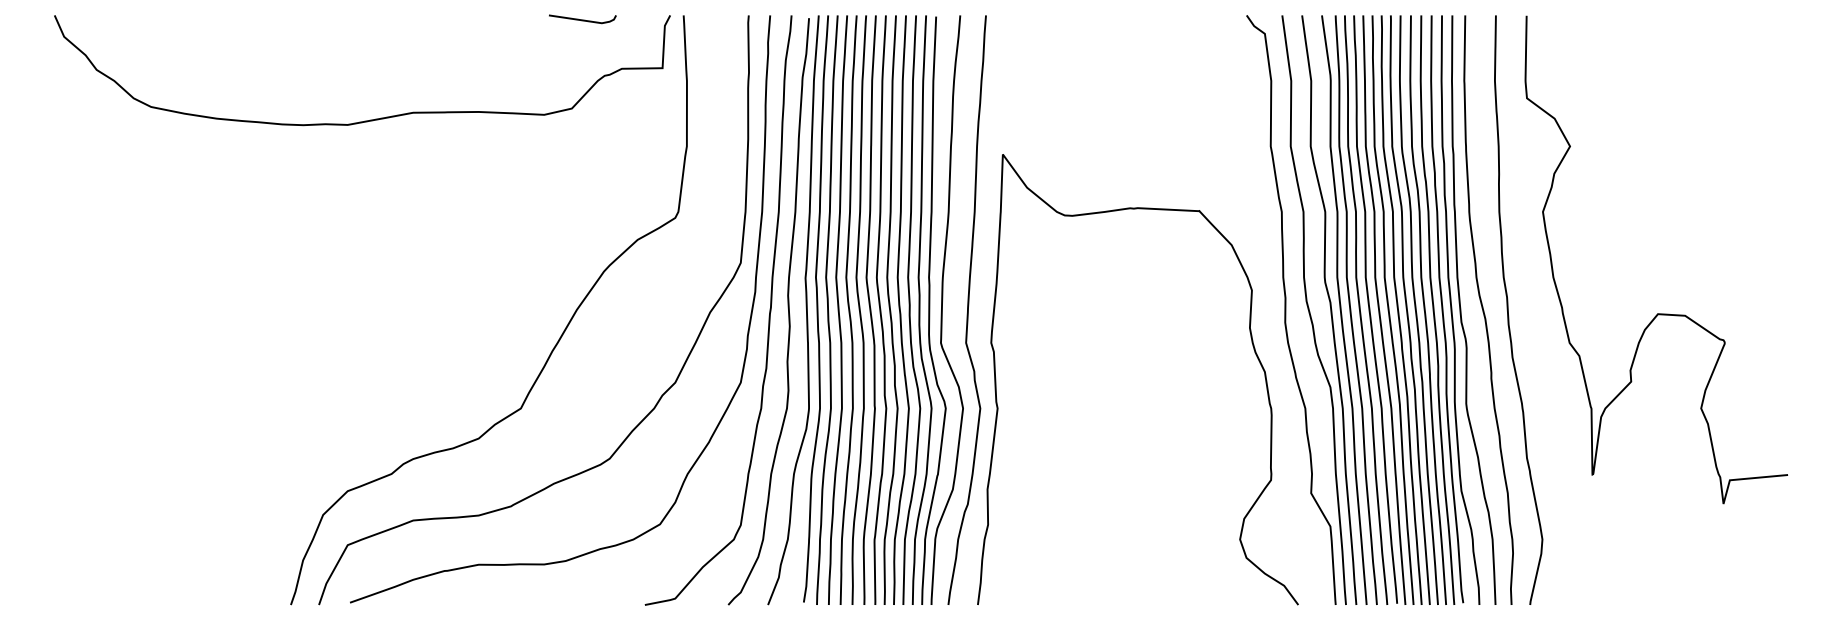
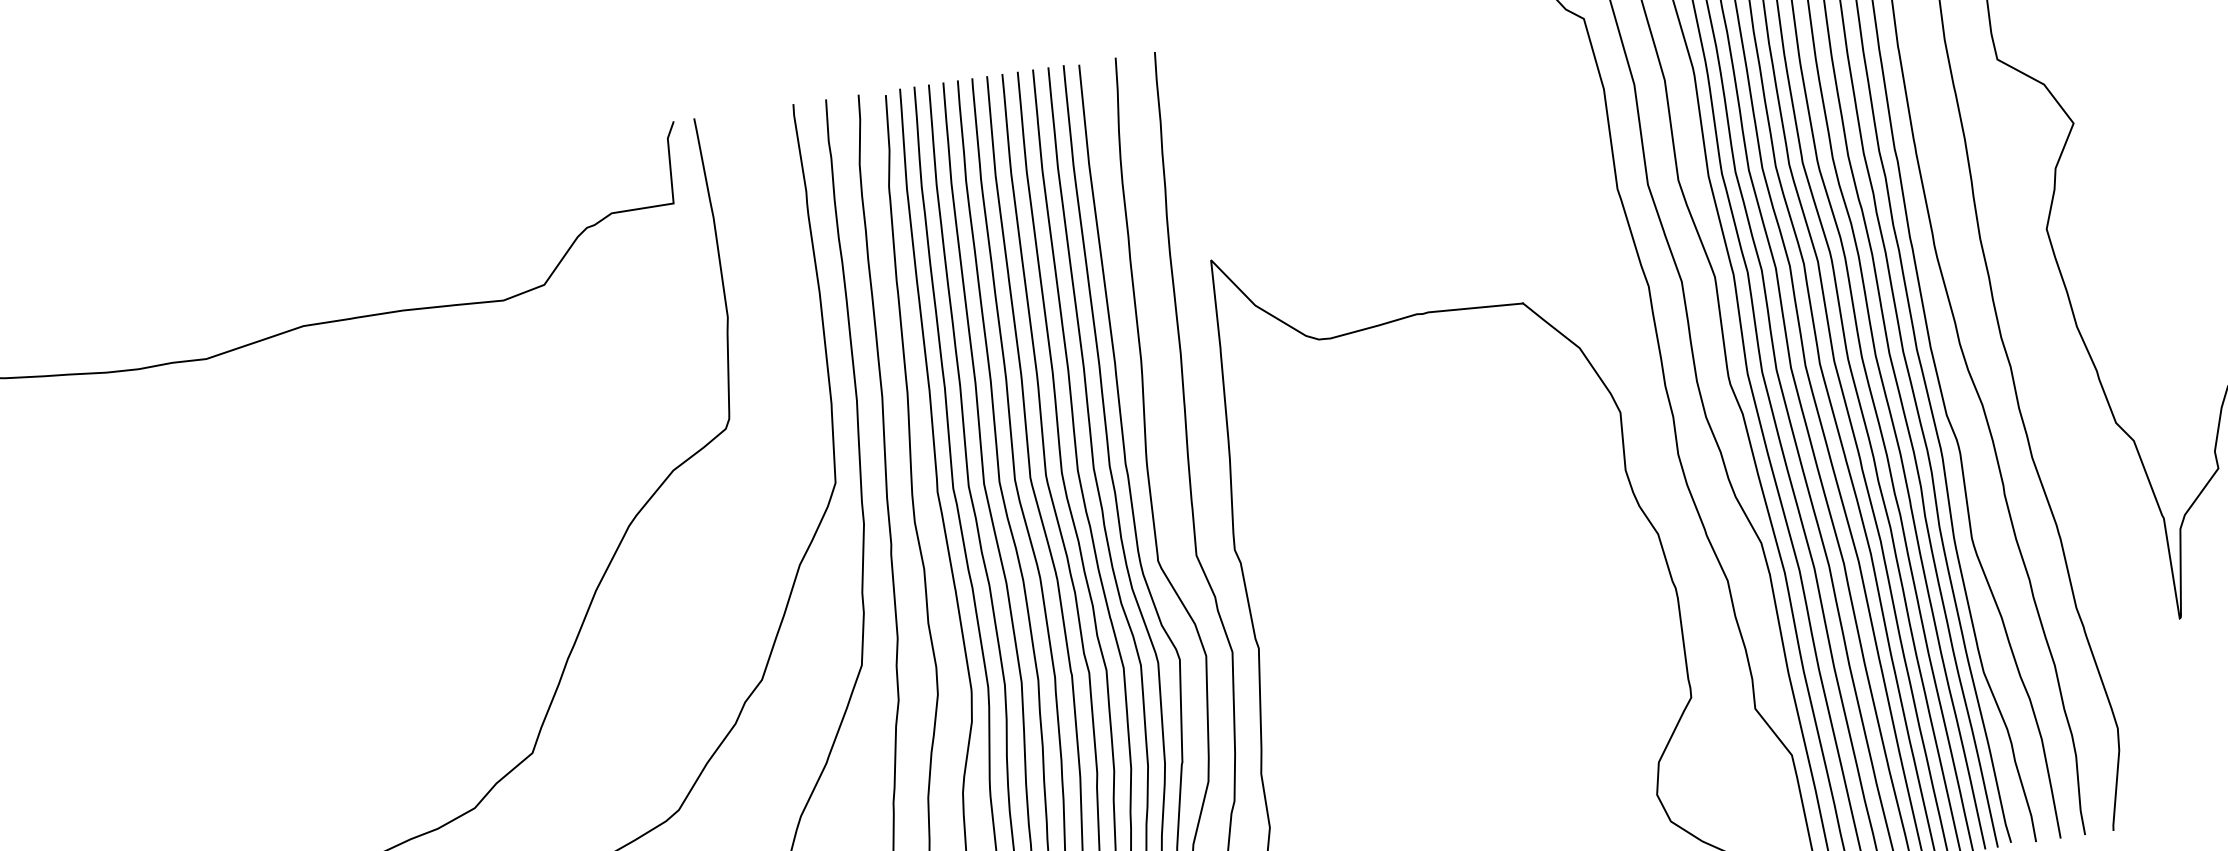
line: (582, 19) -> (540, 146), removed

